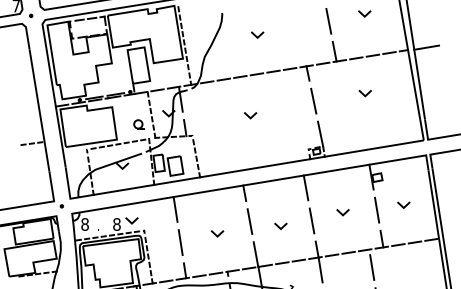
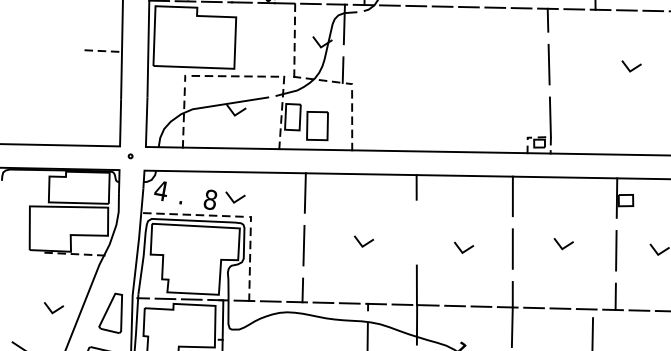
line: (250, 116) -> (447, 70), removed
part: (138, 124) -> (271, 51), removed
line: (249, 221) -> (416, 232), removed
text: (85, 224) -> (161, 191), 8 -> 4

